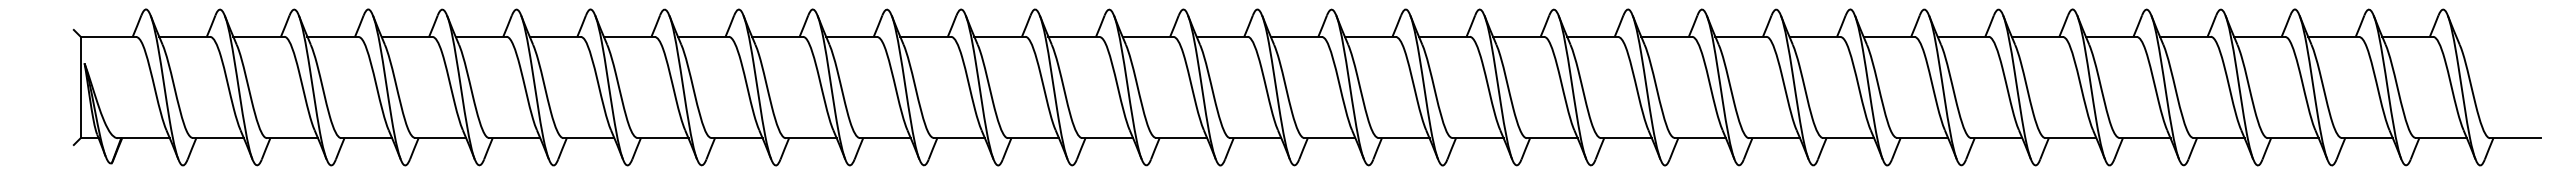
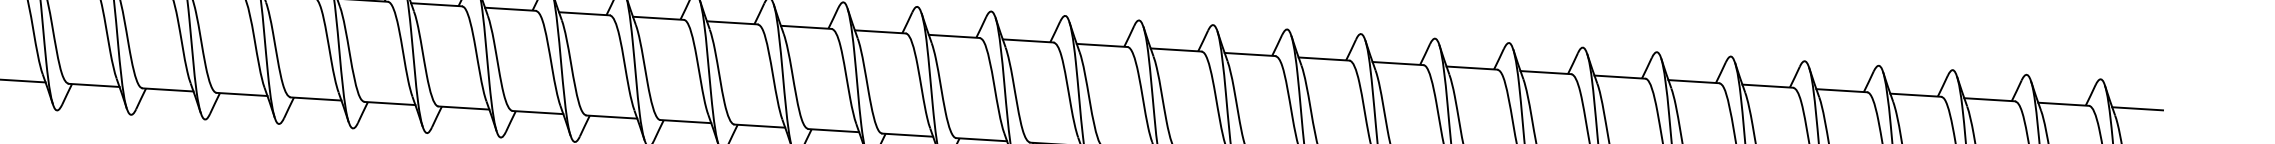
line: (2481, 36) -> (2137, 108), added

